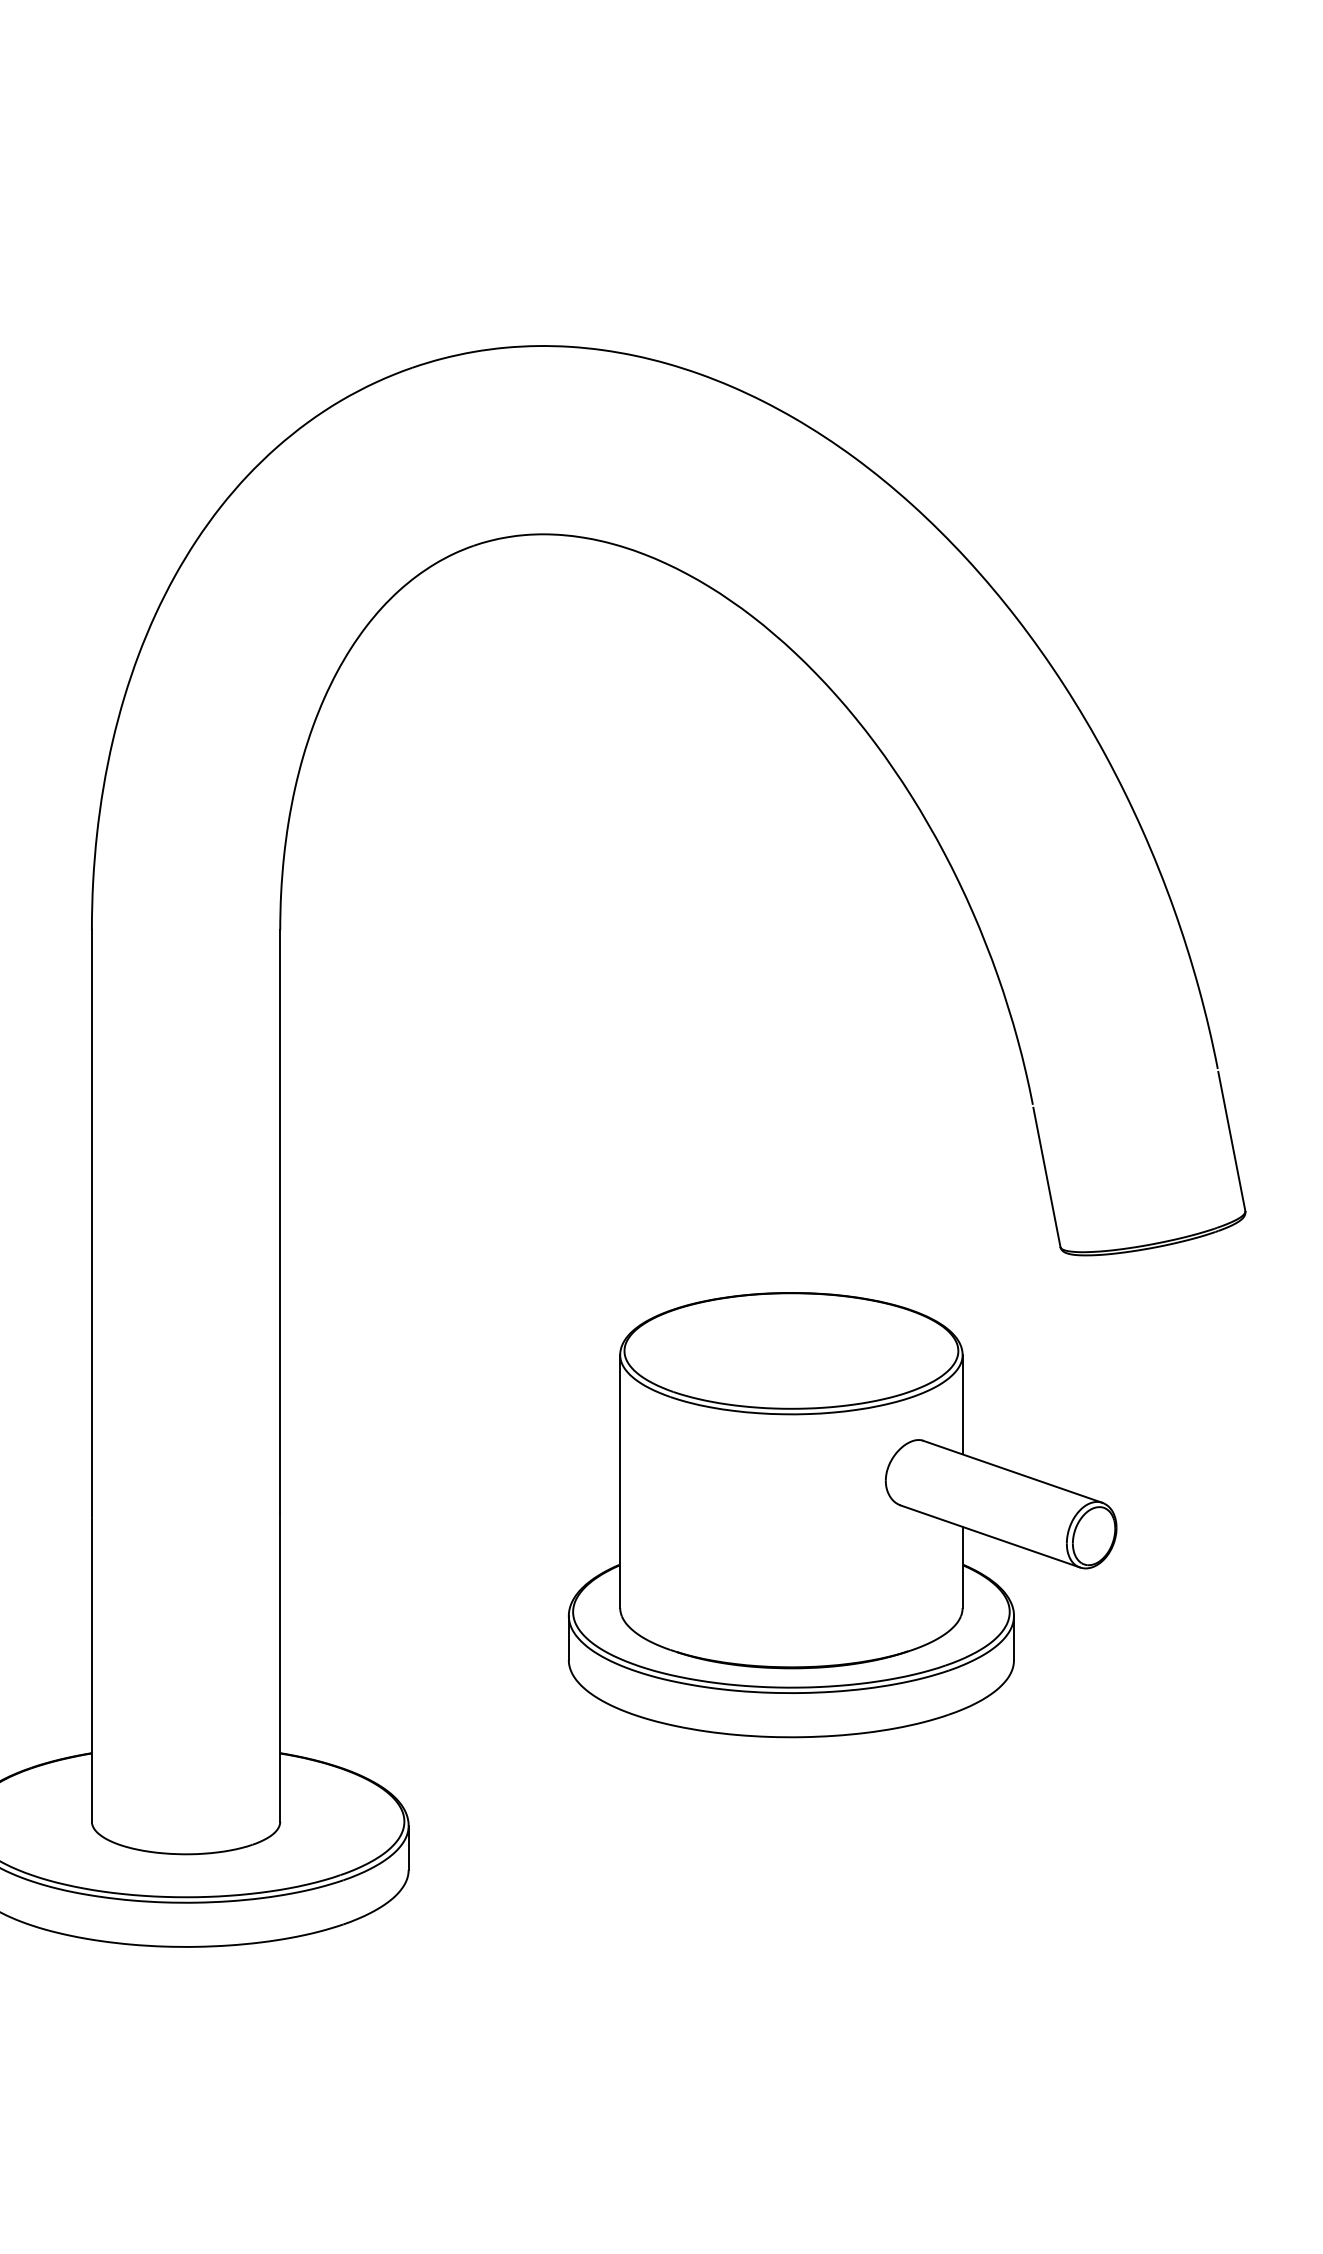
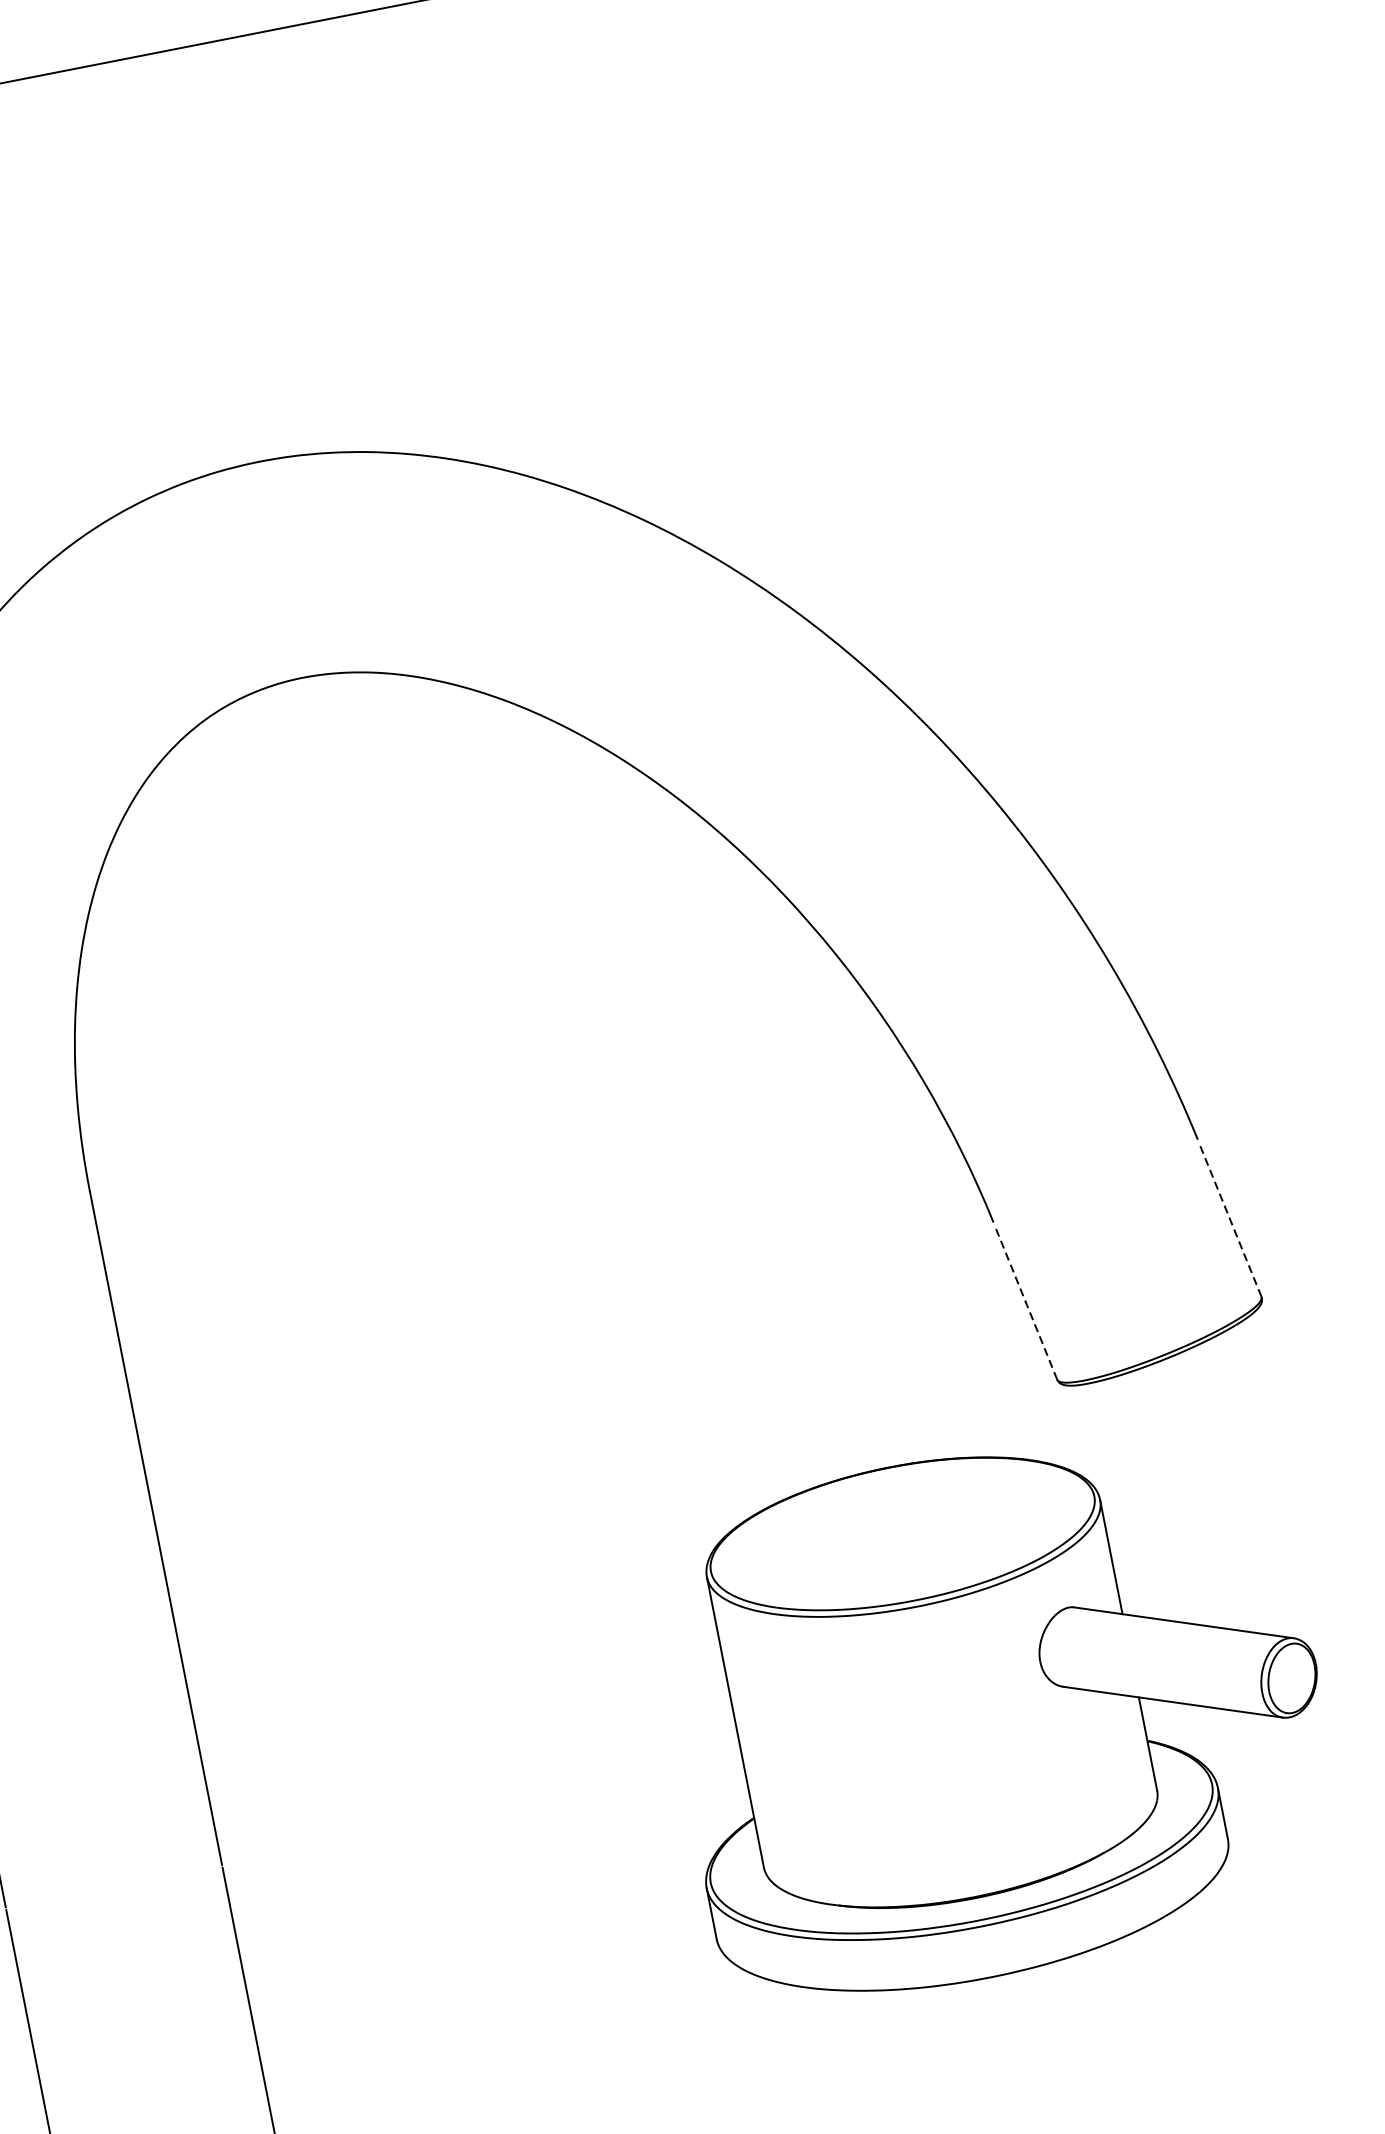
line: (1231, 1141) -> (1229, 1219), solid -> dashed
line: (1046, 1177) -> (1025, 1302), solid -> dashed
part: (842, 1515) -> (998, 1711), moved

